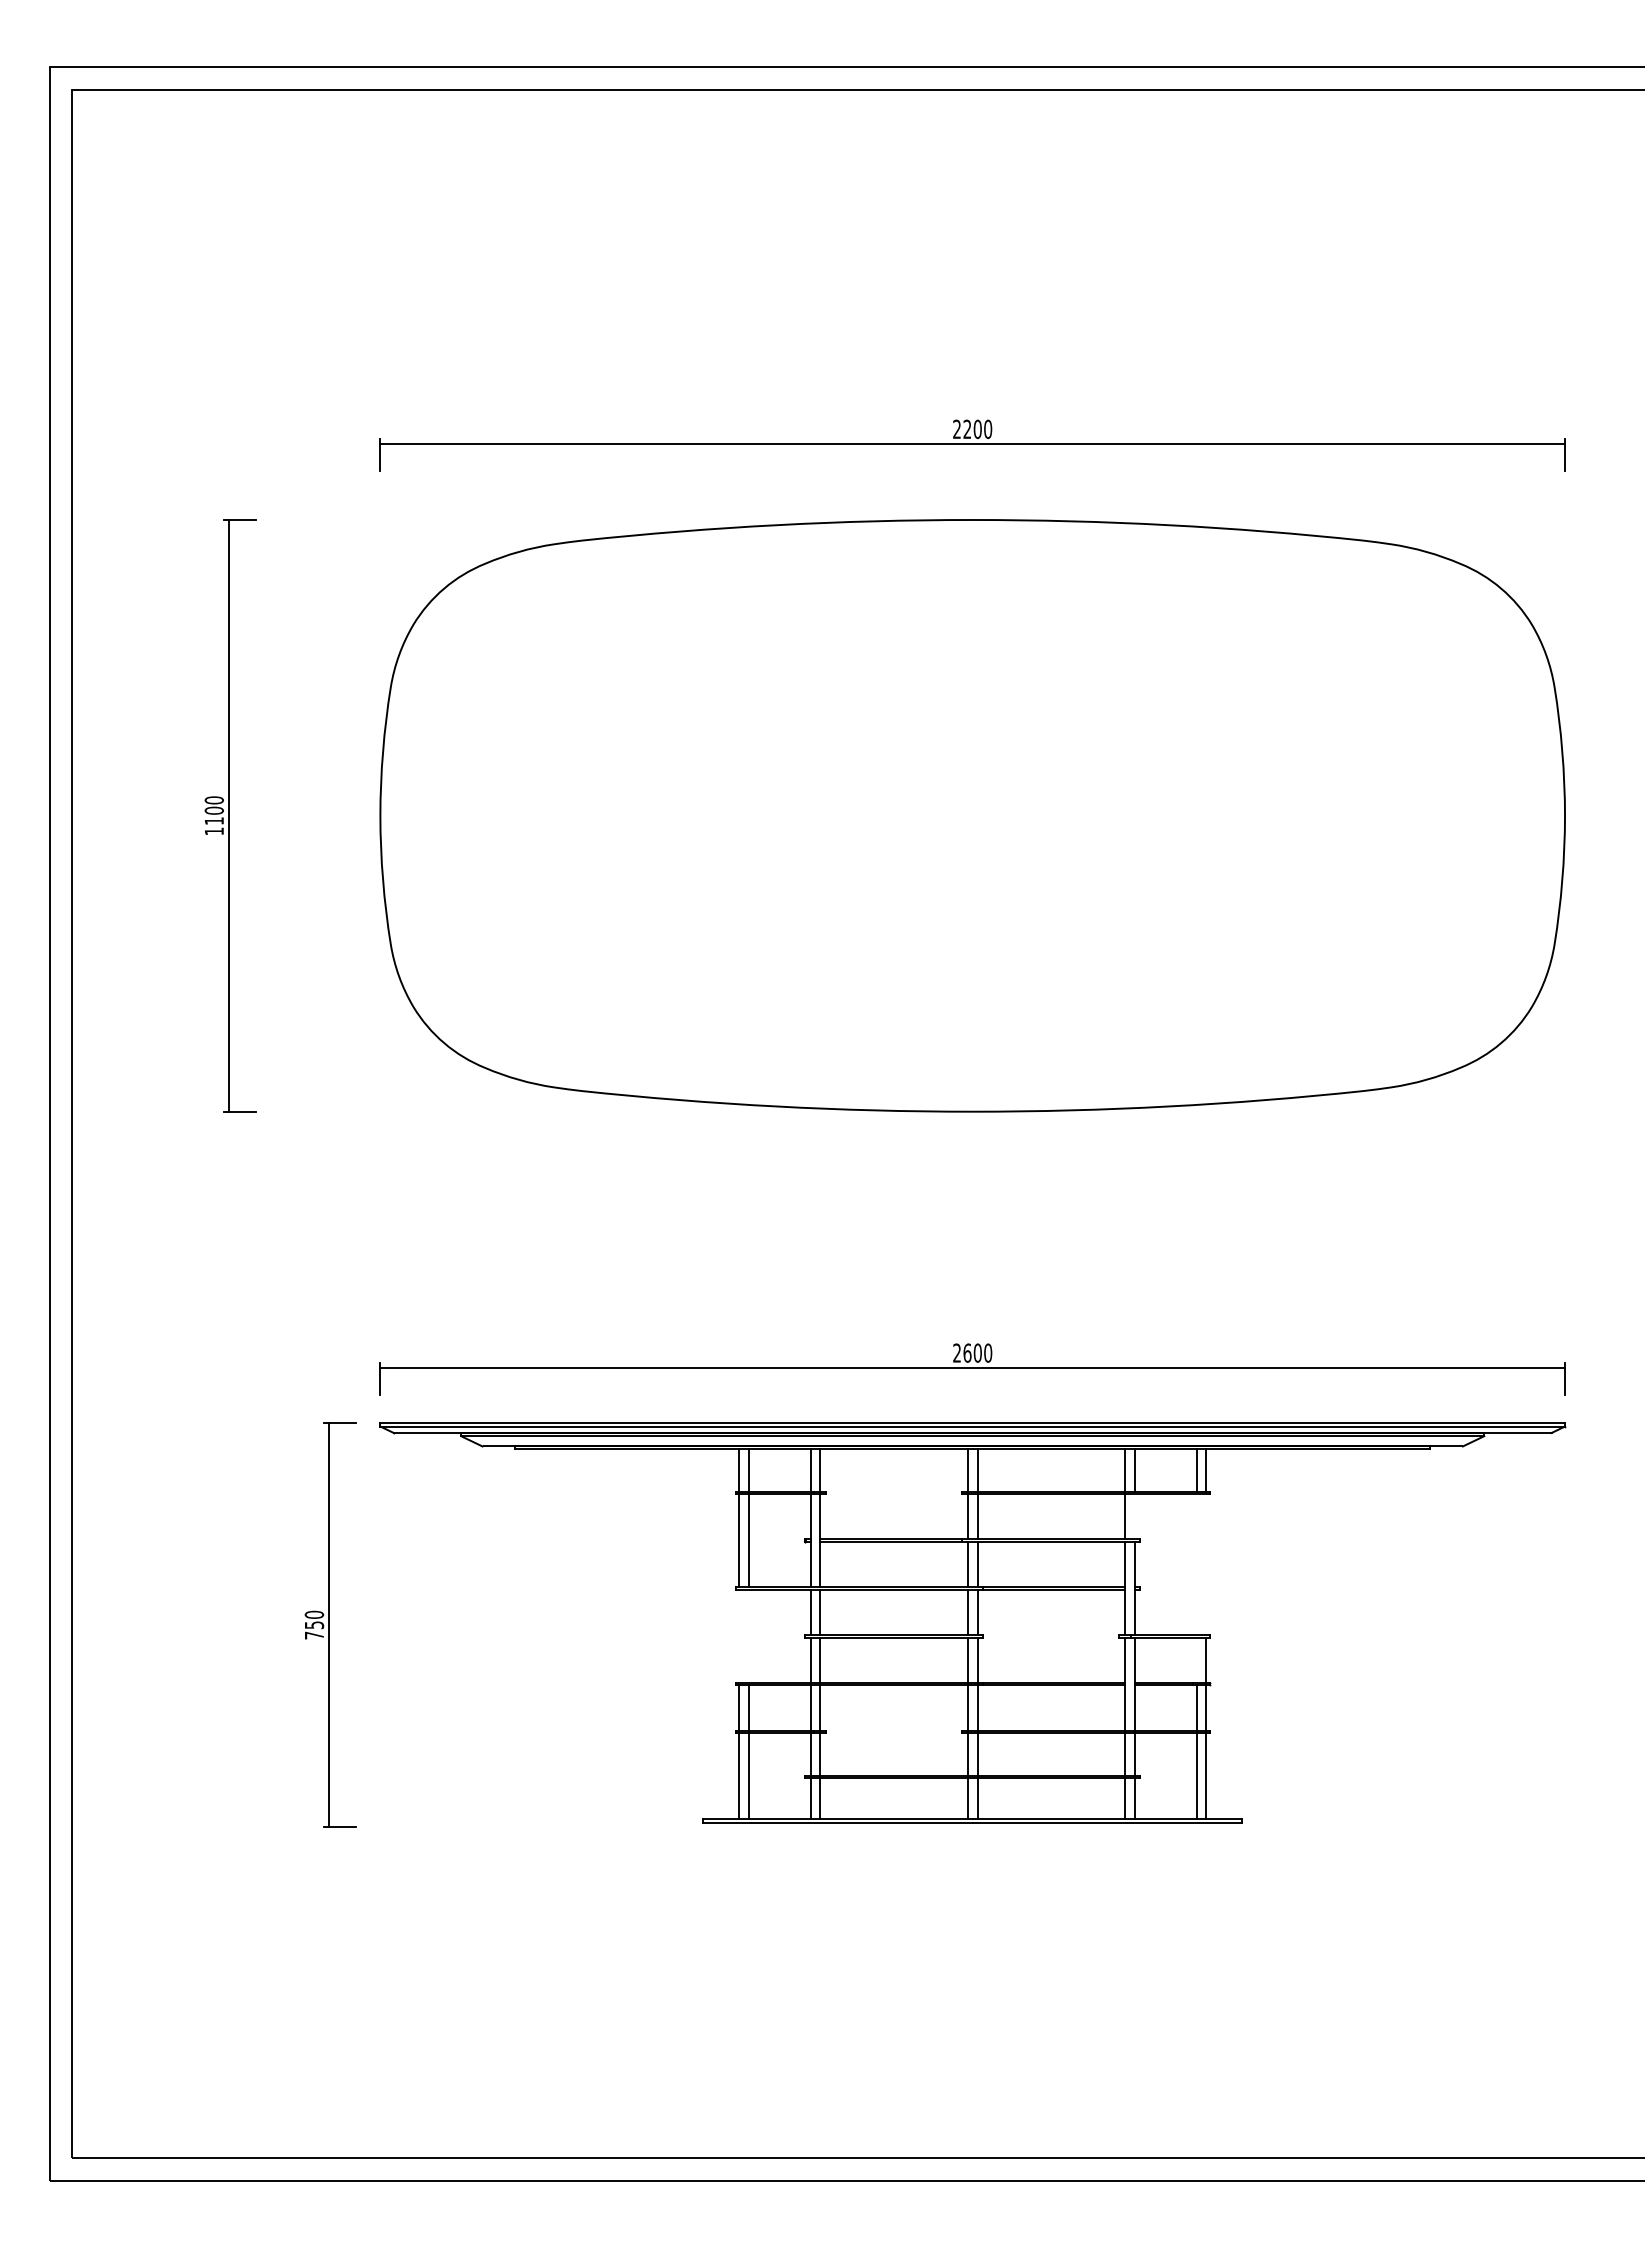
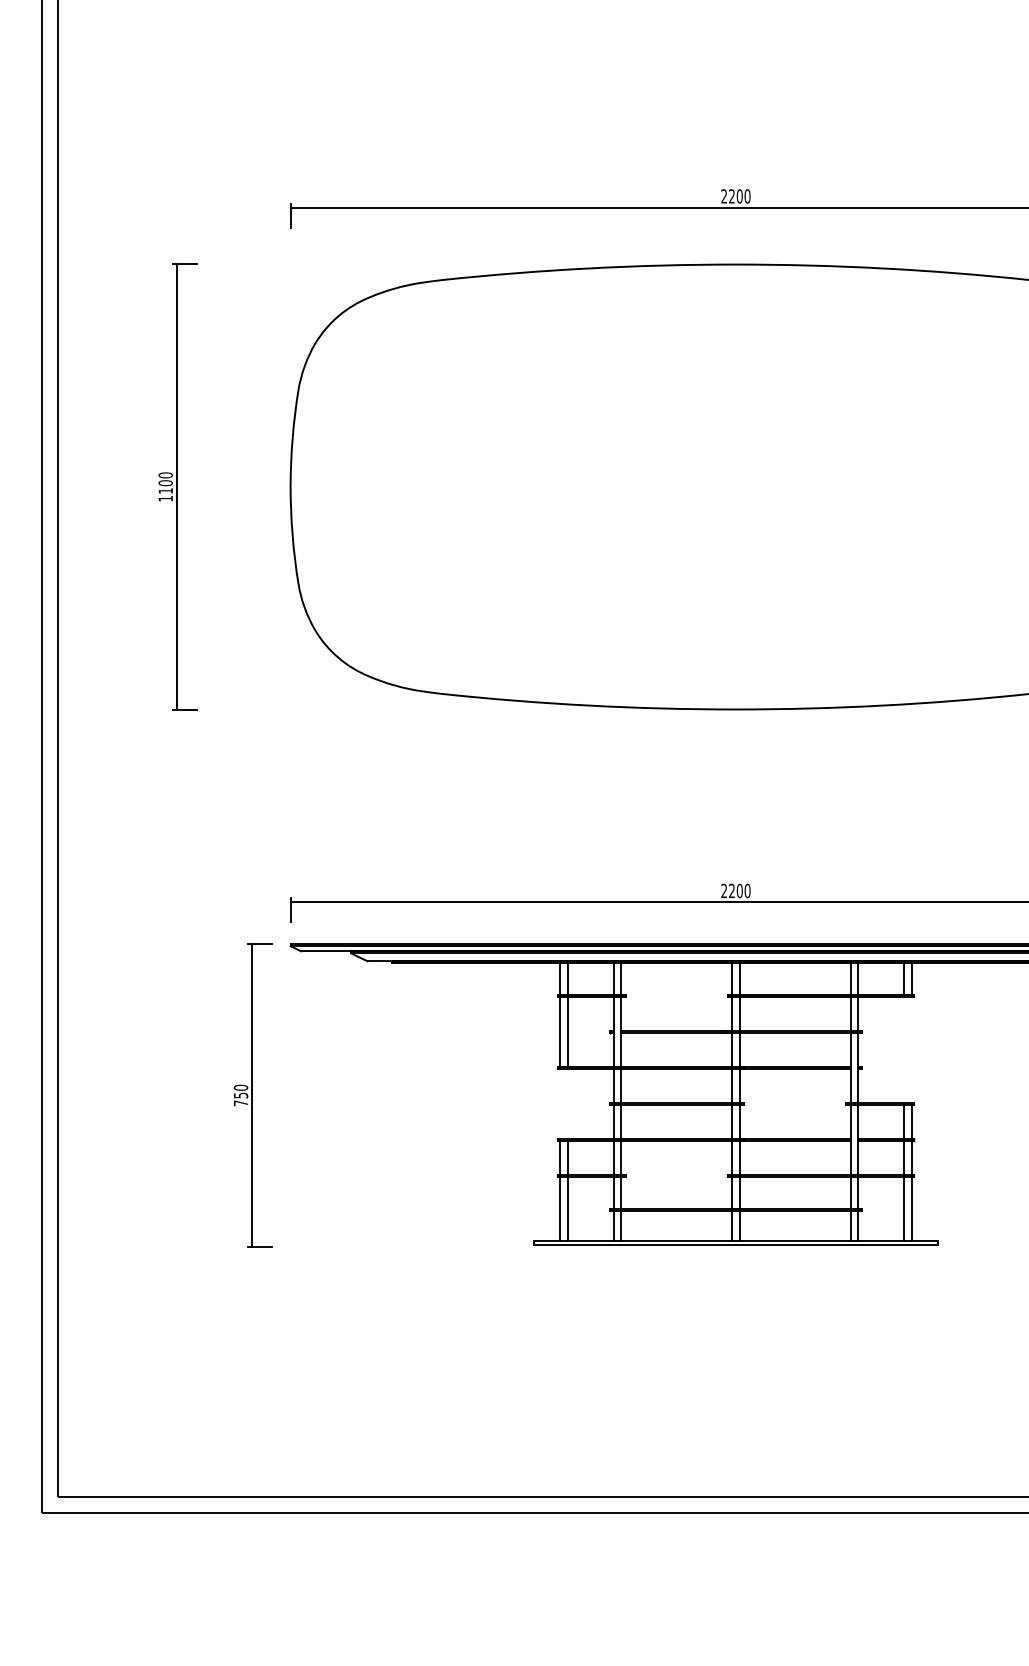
text: (967, 1352) -> (732, 890), 2600 -> 2200
line: (1134, 1516) -> (857, 1013), added
line: (1196, 1659) -> (904, 1121), added

